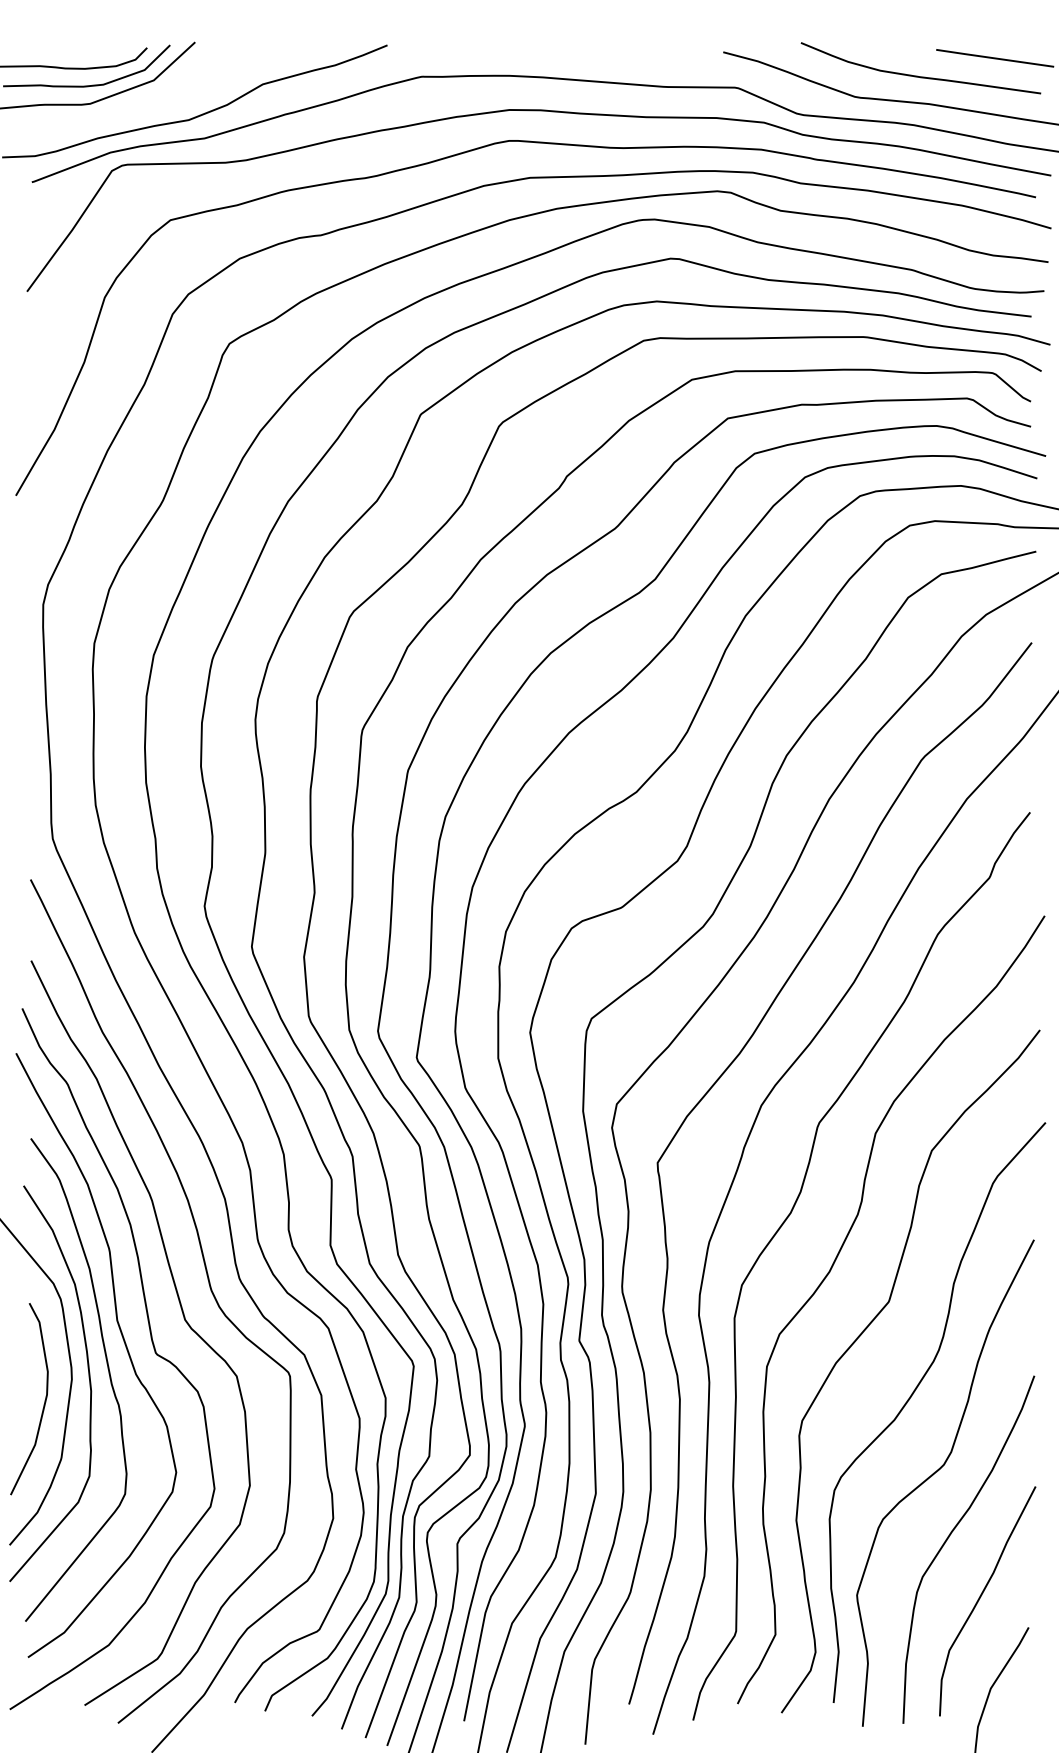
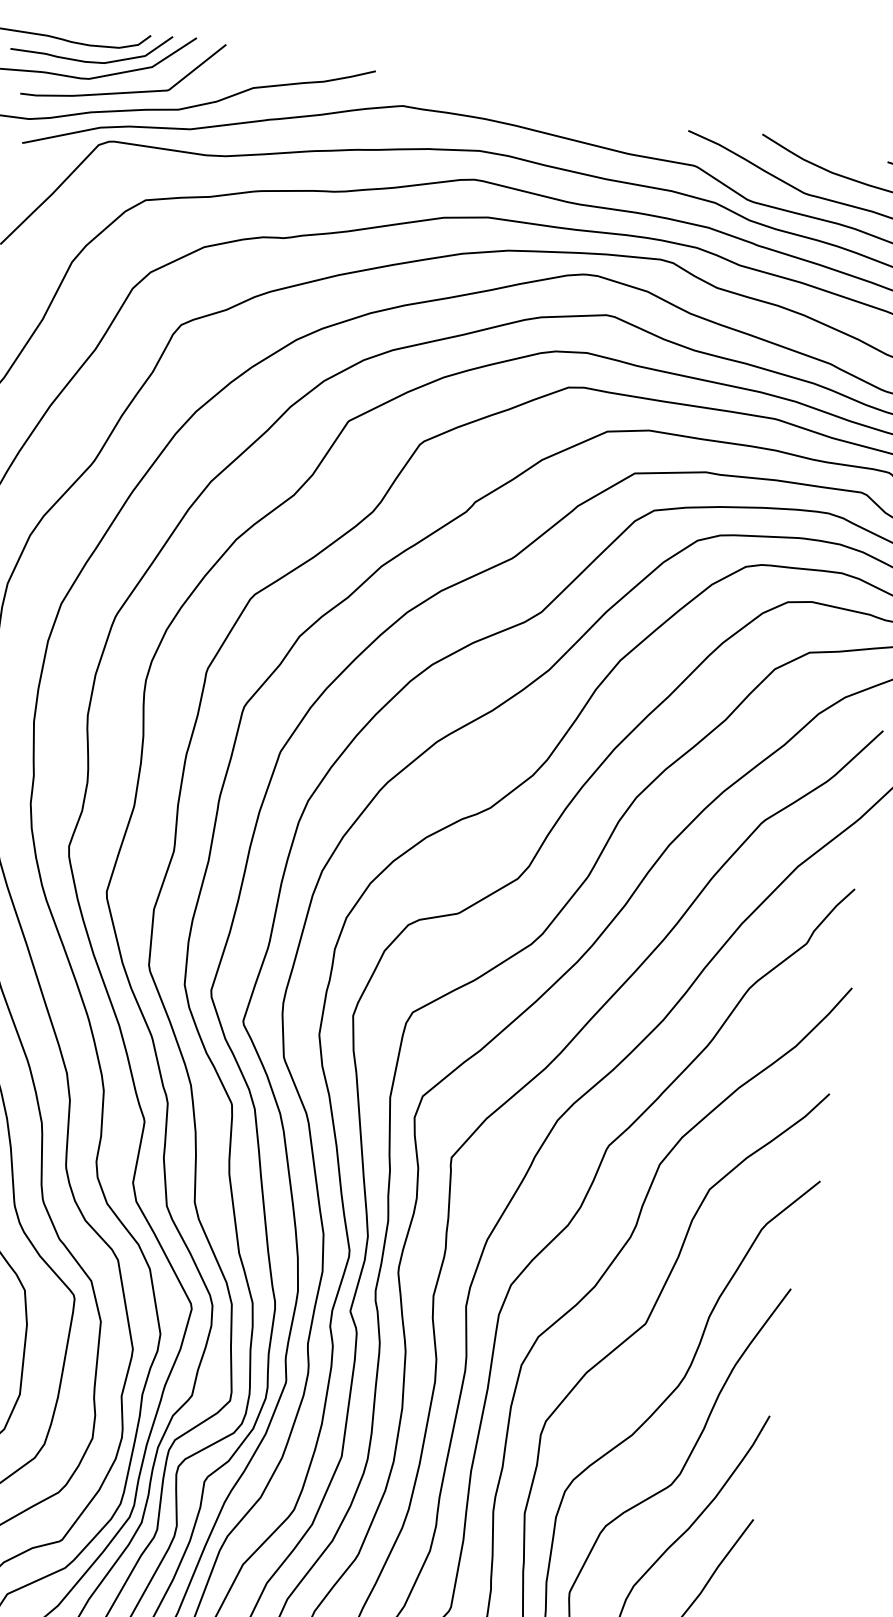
curve: (131, 110) -> (126, 91), added

